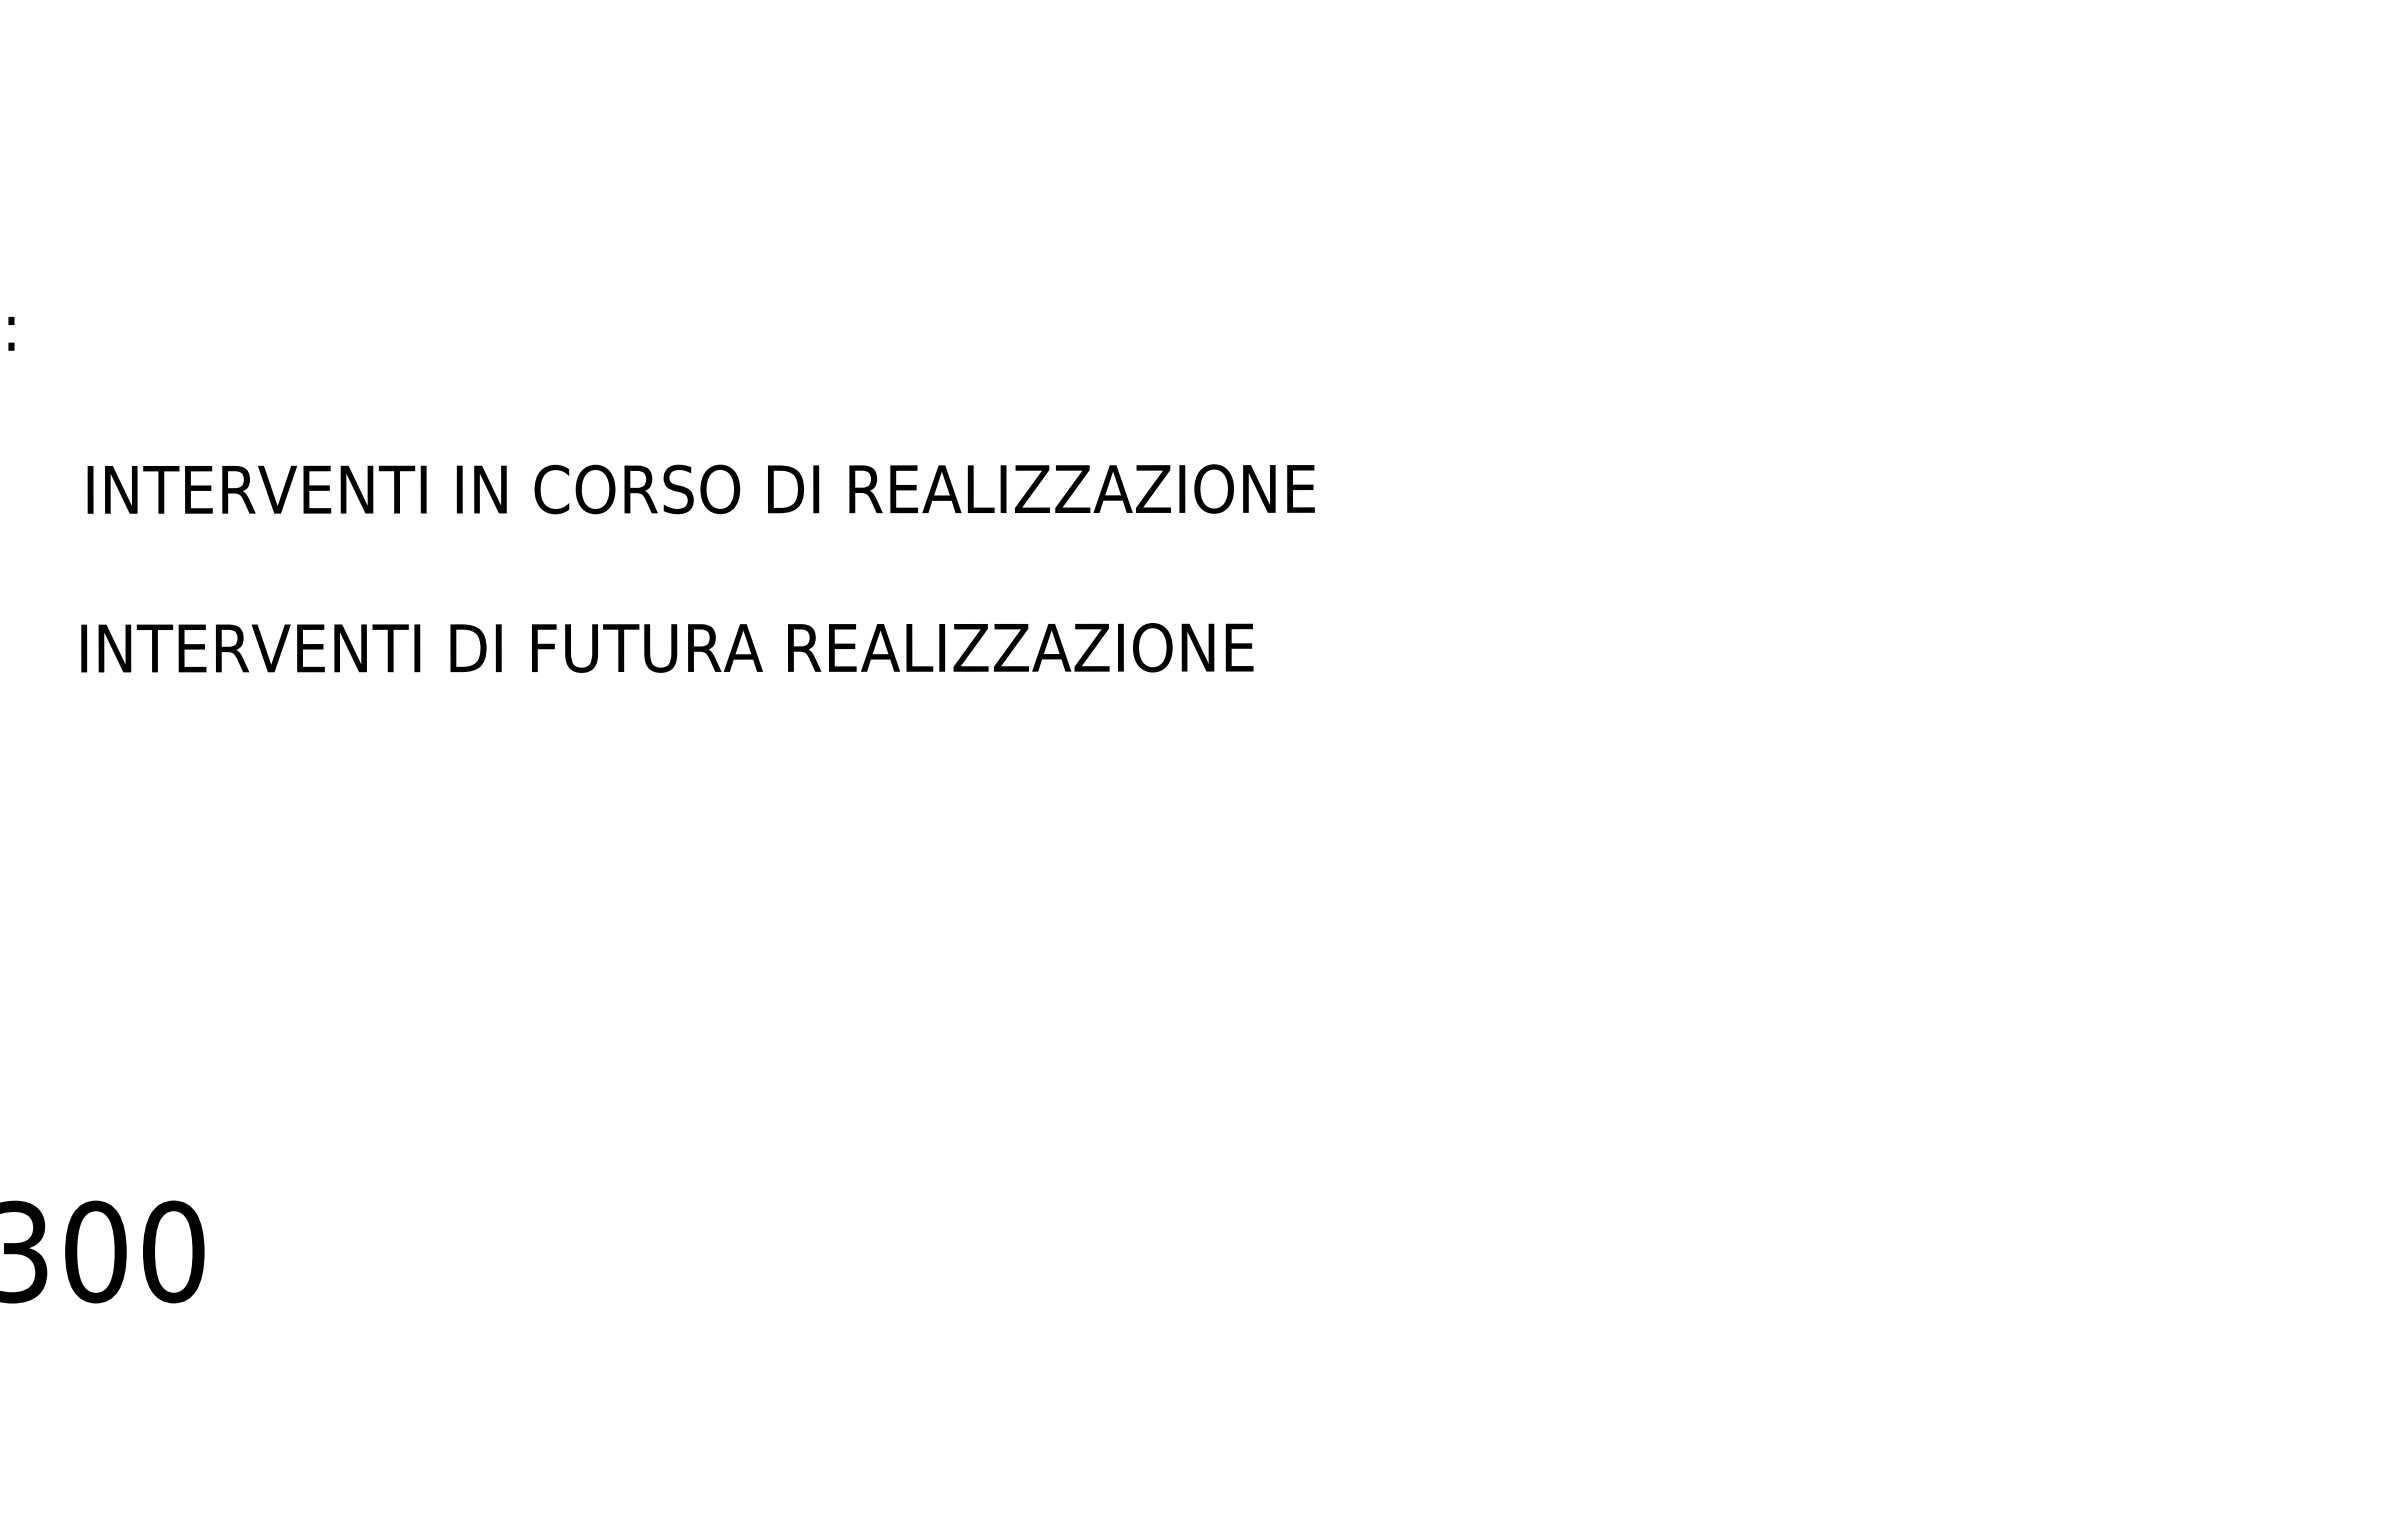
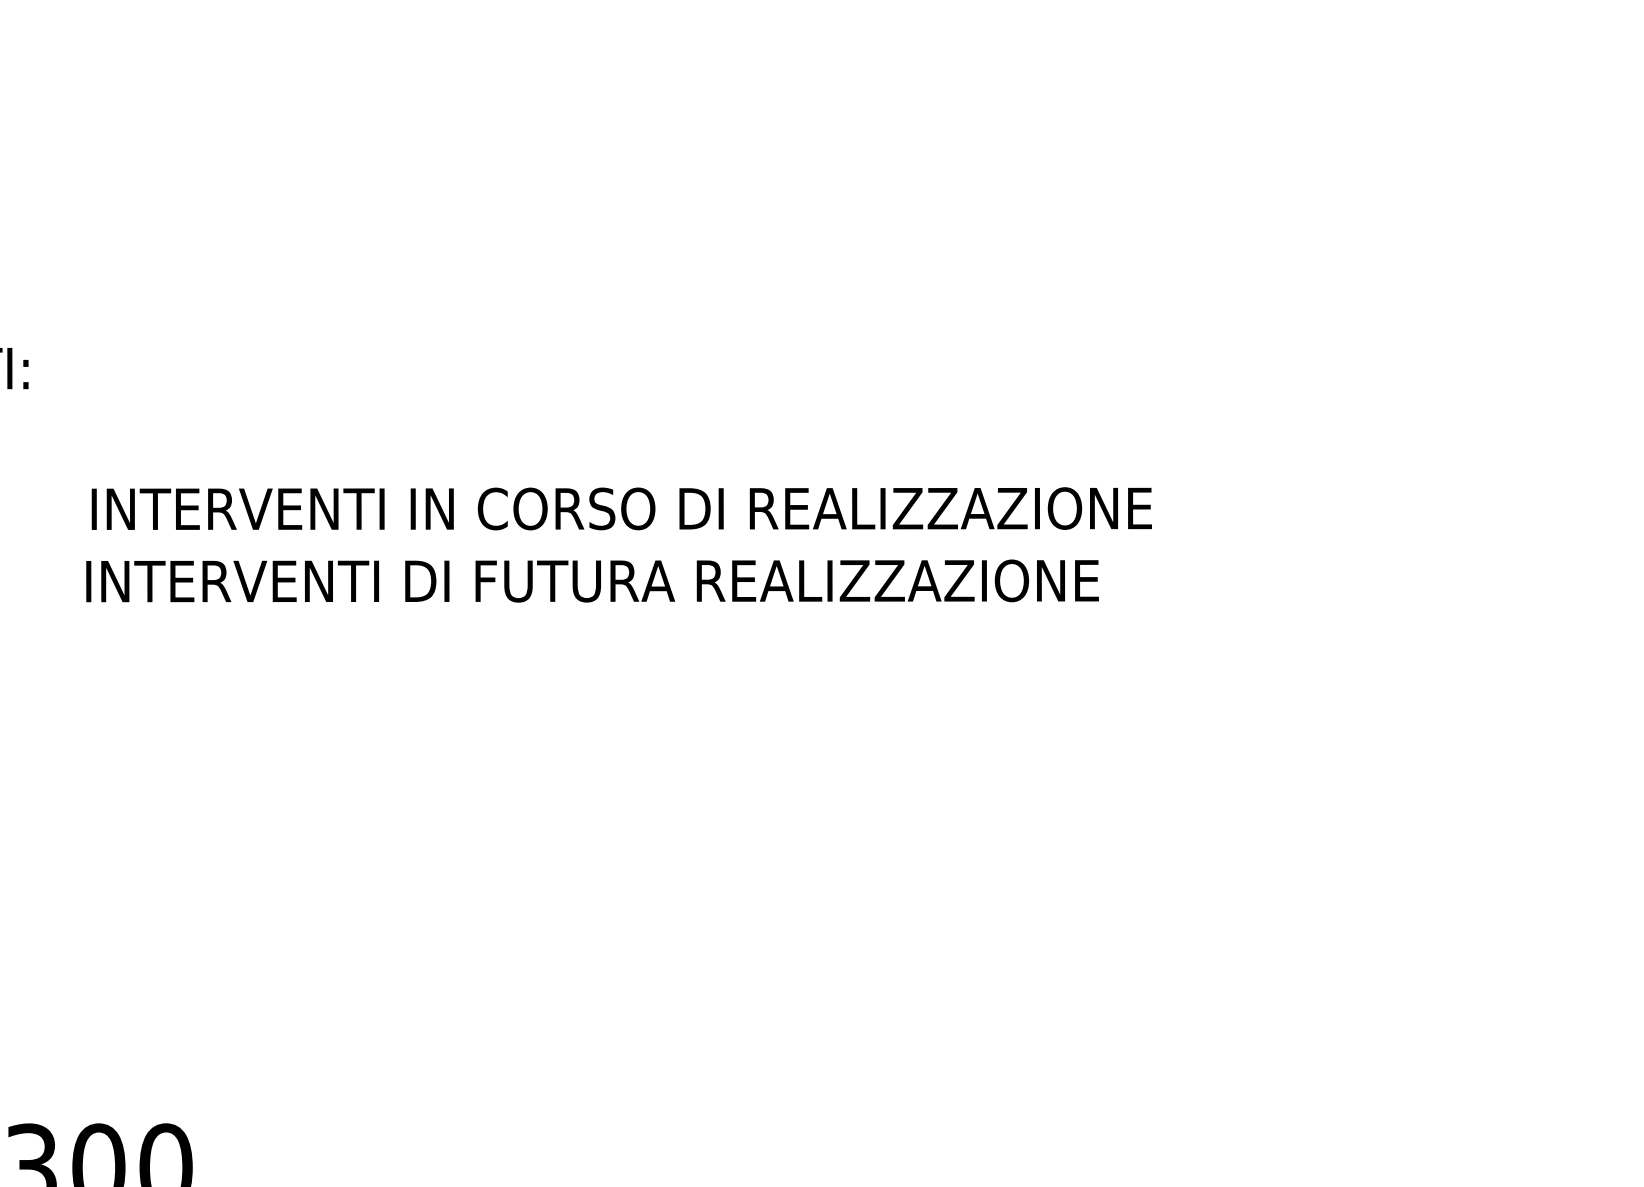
text: (667, 647) -> (592, 580), moved

